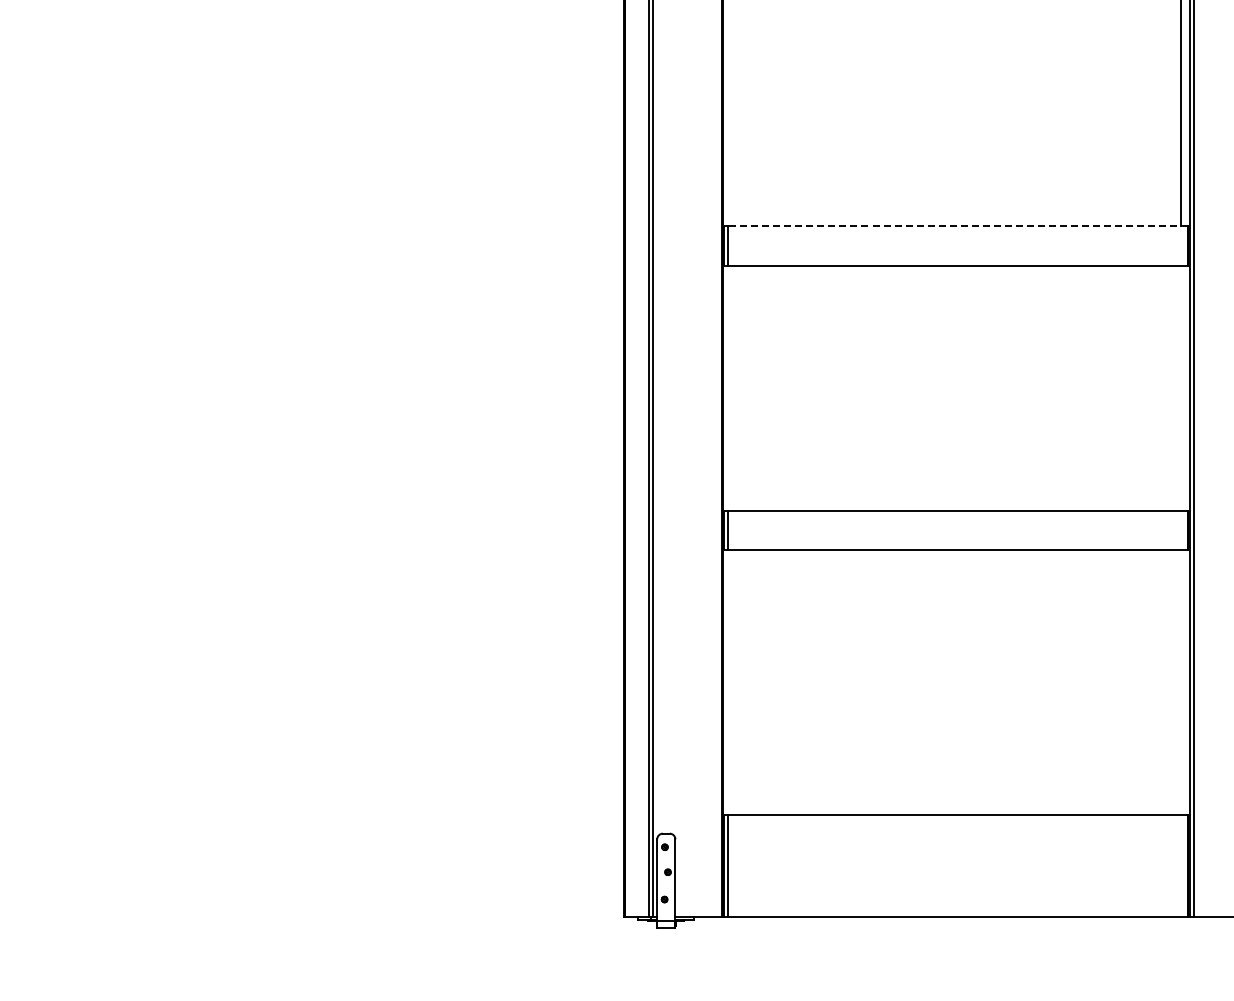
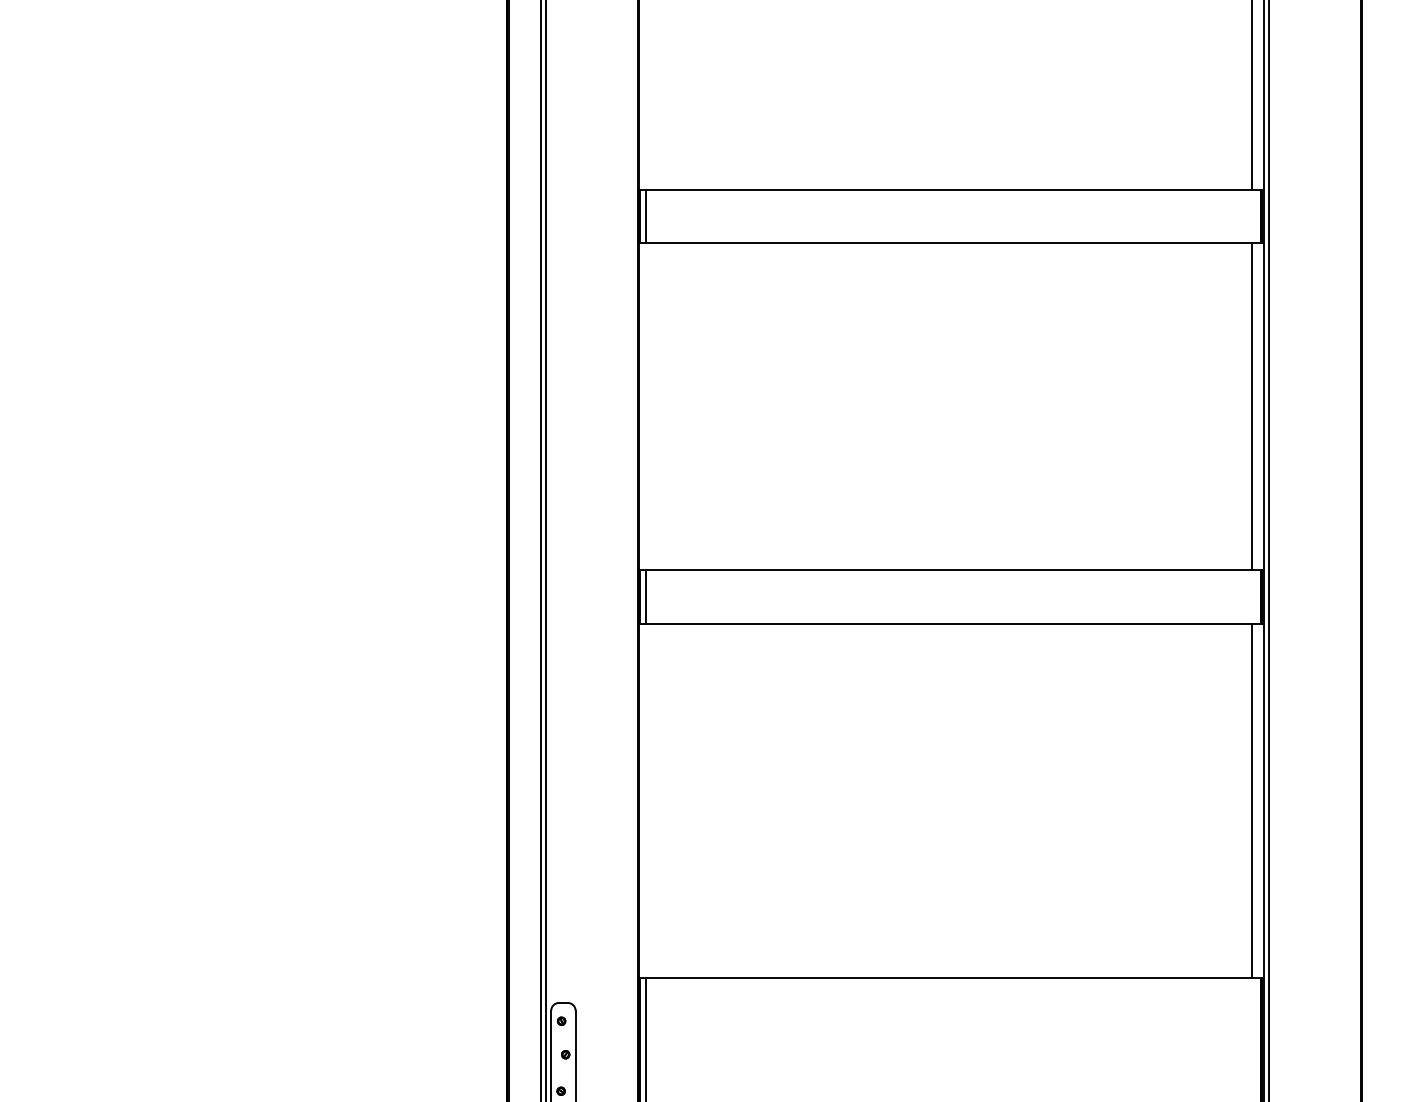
line: (957, 226) -> (953, 189), dashed -> solid
line: (1180, 388) -> (1251, 406), added
line: (1180, 682) -> (1251, 800), added

